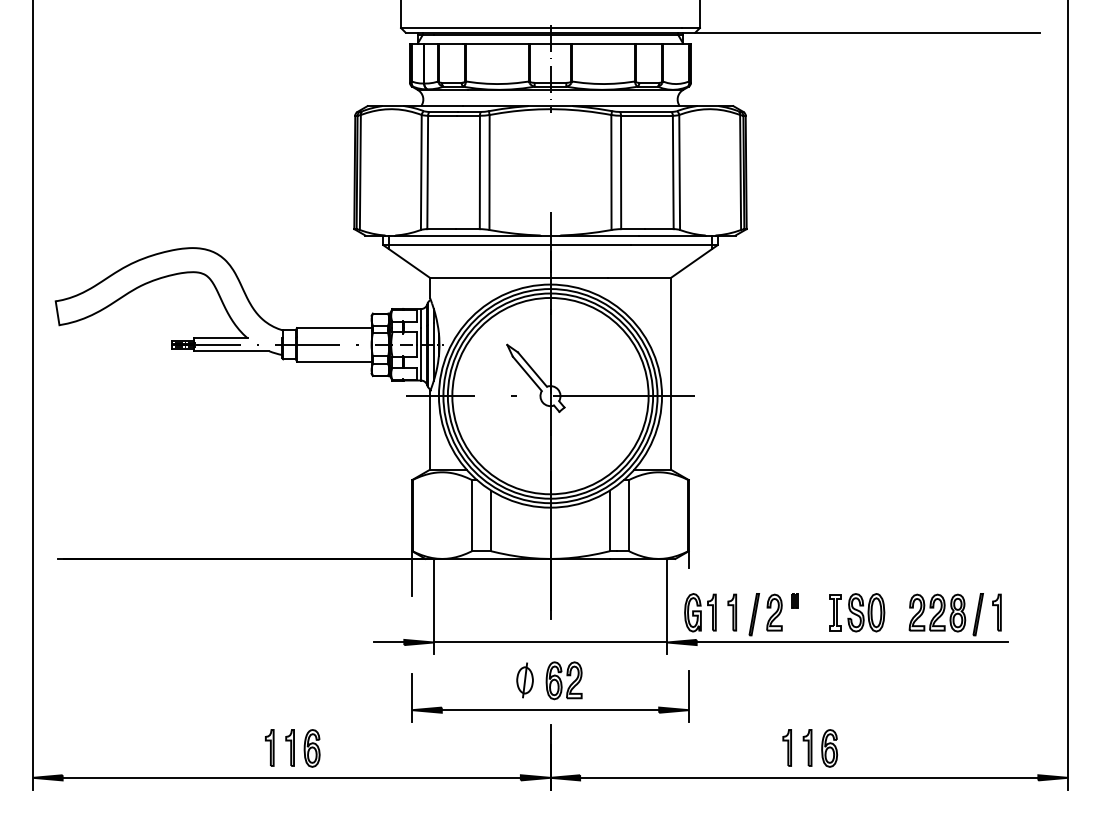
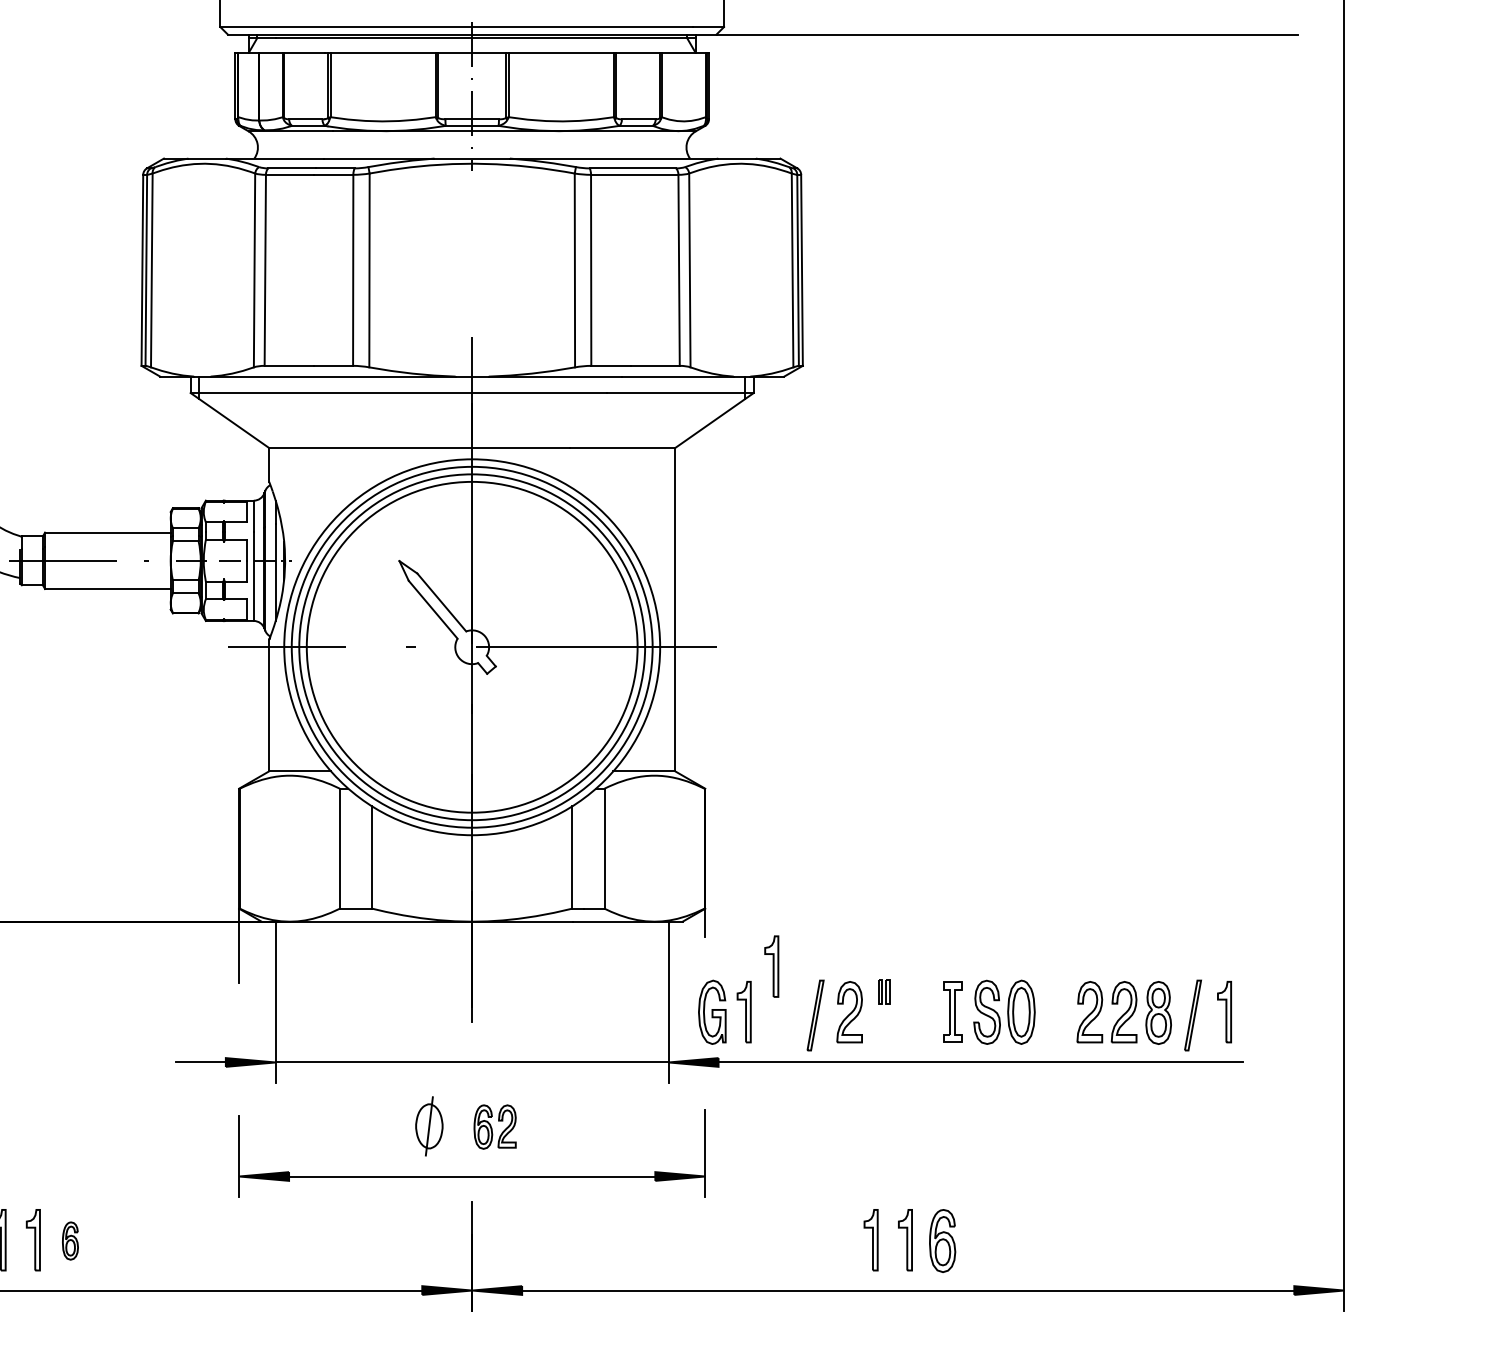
part: (732, 612) -> (772, 966), moved
part: (563, 680) -> (494, 1126), size x0.7
part: (311, 748) -> (69, 1241), size x0.6

